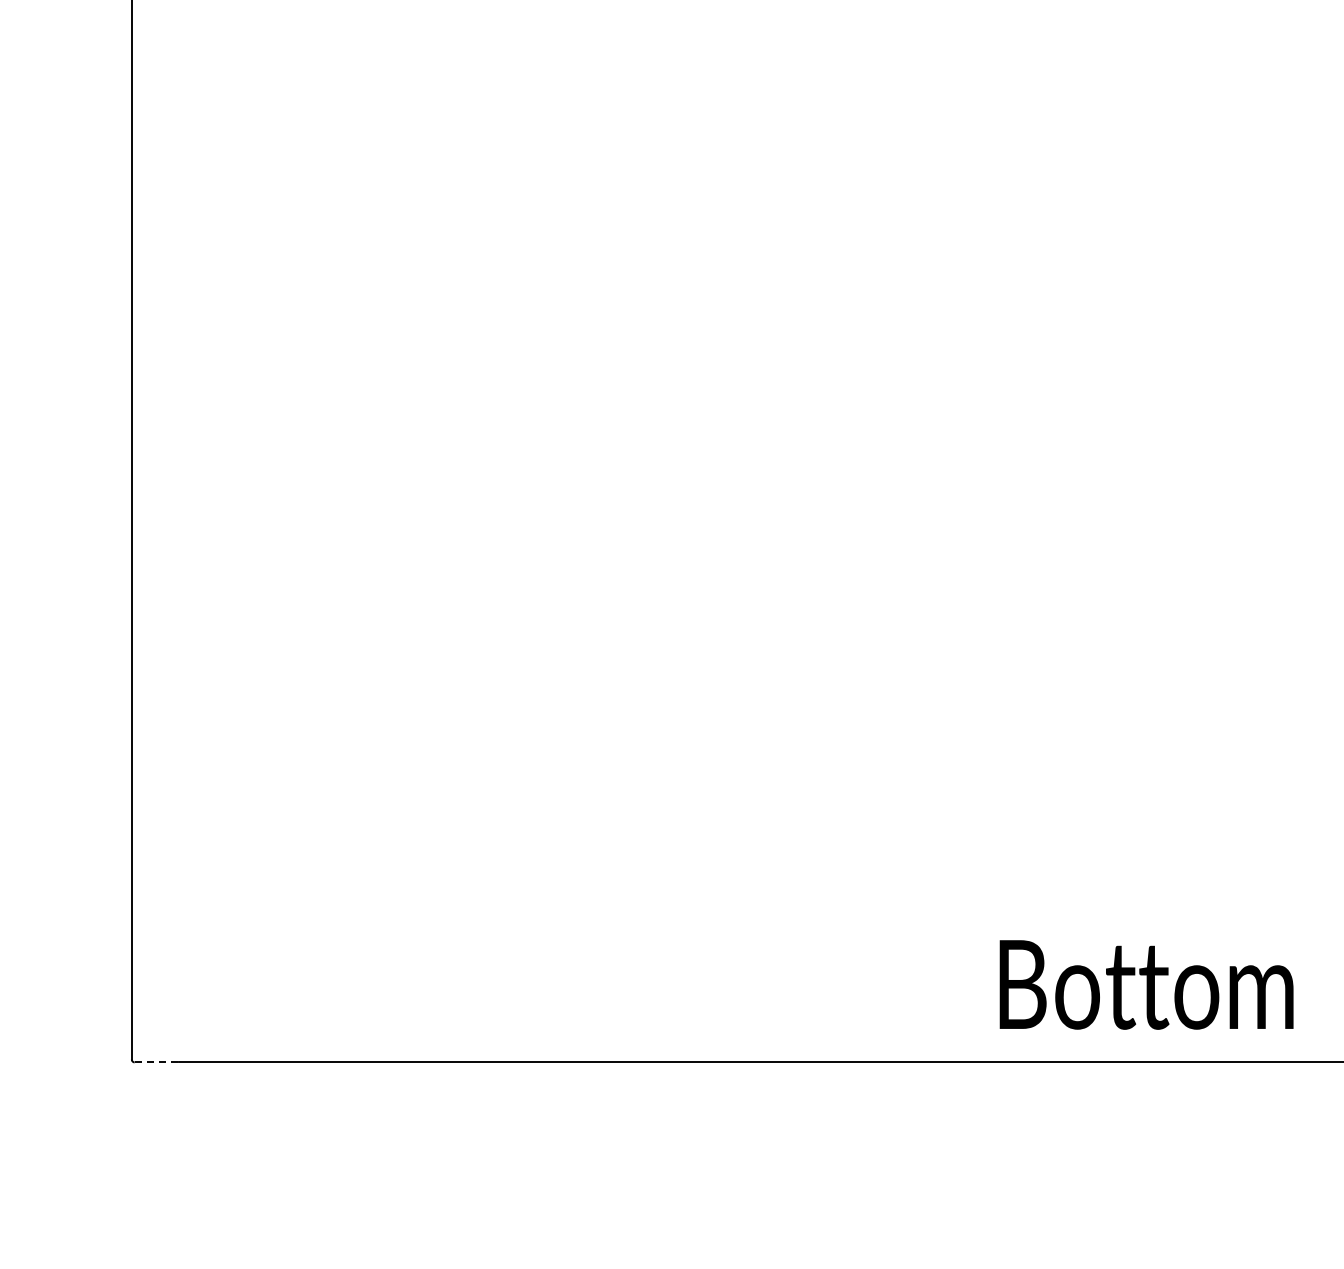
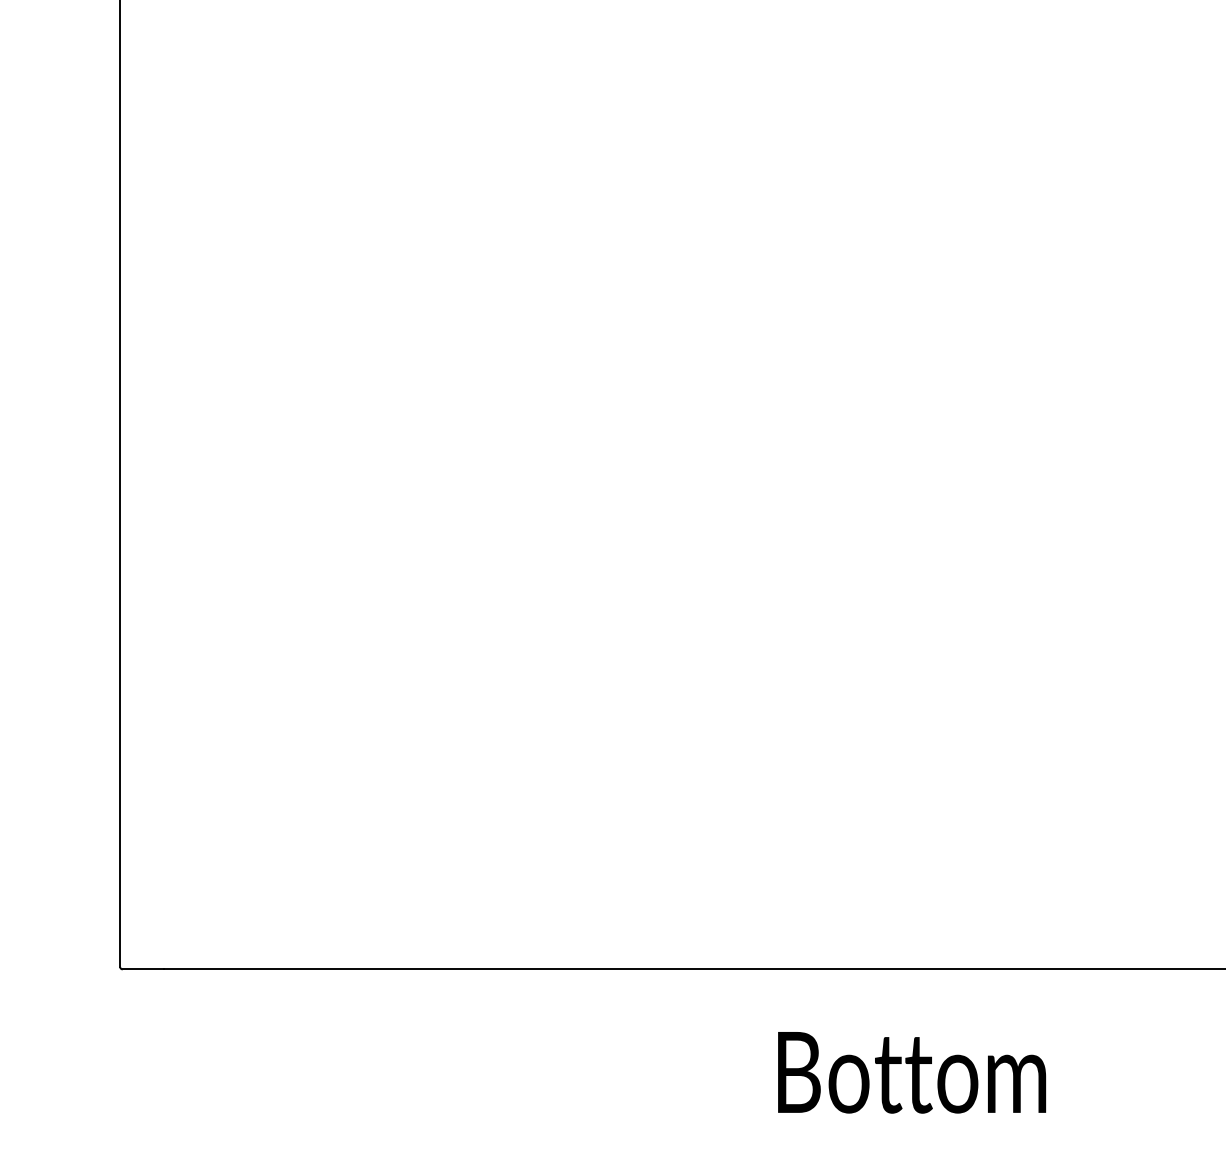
text: (1147, 984) -> (912, 1072), moved
line: (157, 1062) -> (143, 969), dashed -> solid

